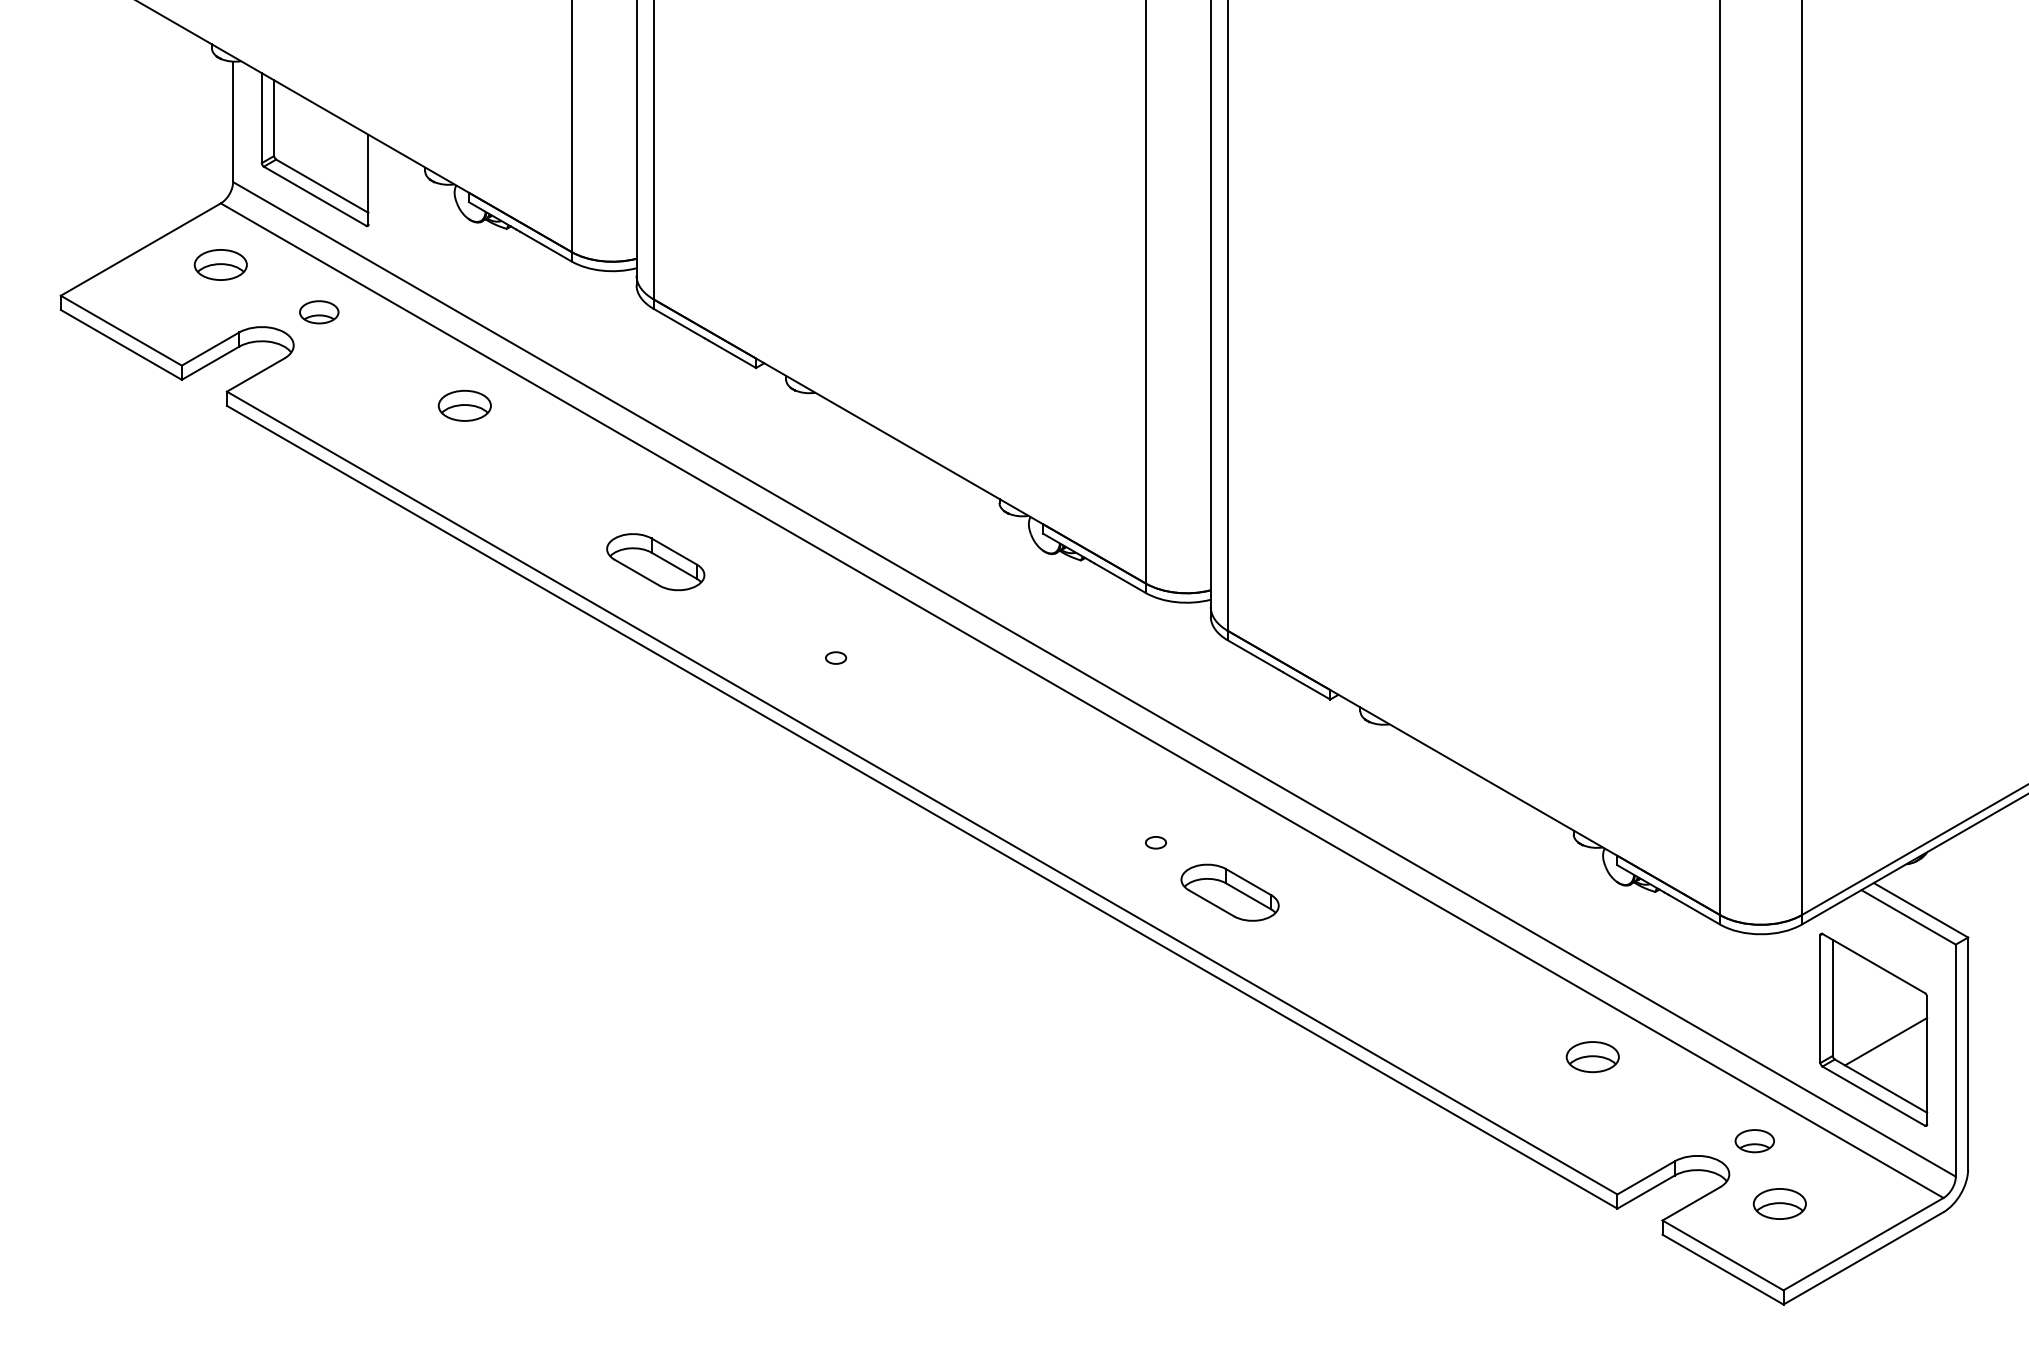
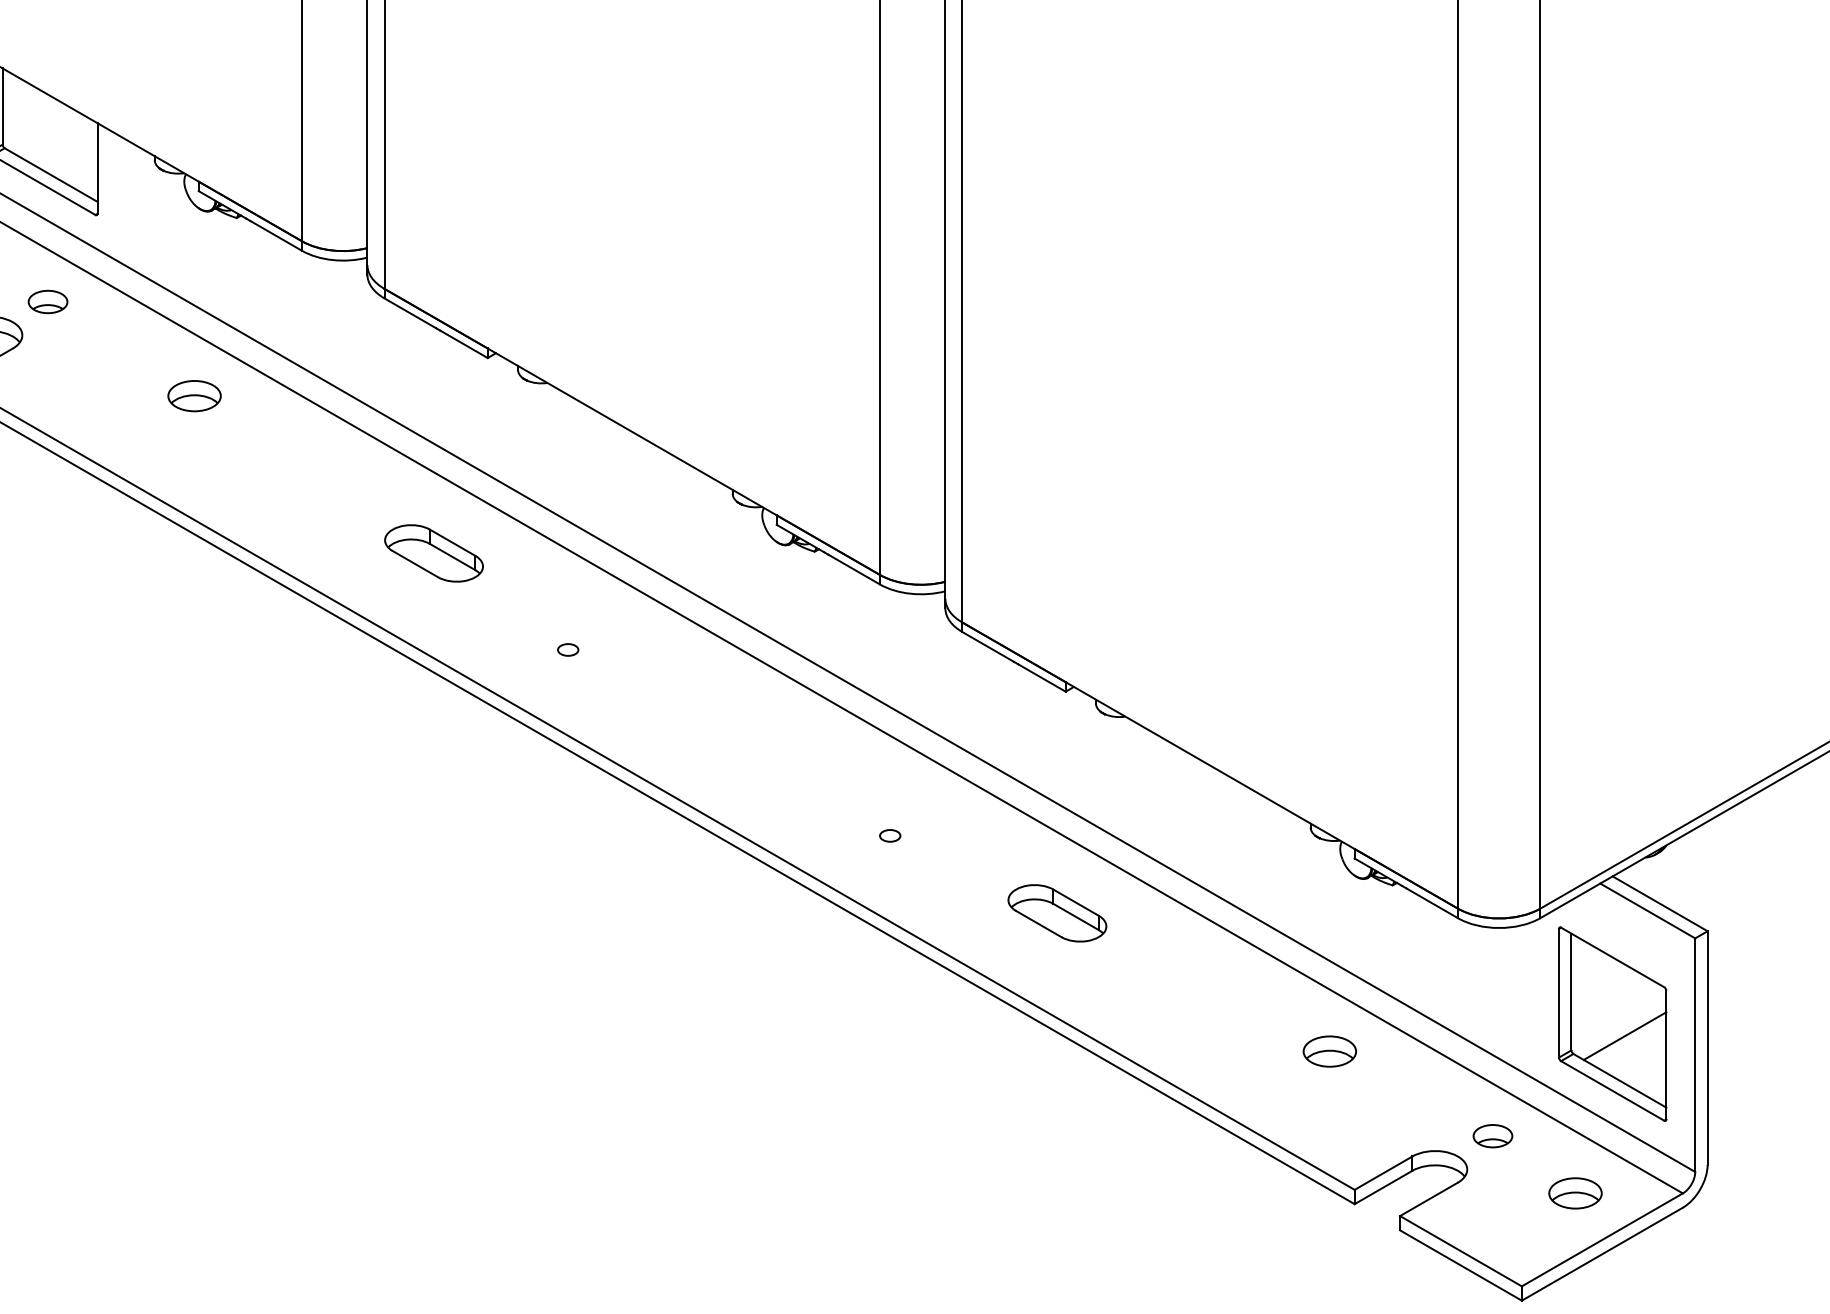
part: (655, 562) -> (433, 553), moved
part: (1229, 892) -> (1056, 913), moved
part: (1779, 1203) -> (1575, 1192), moved

